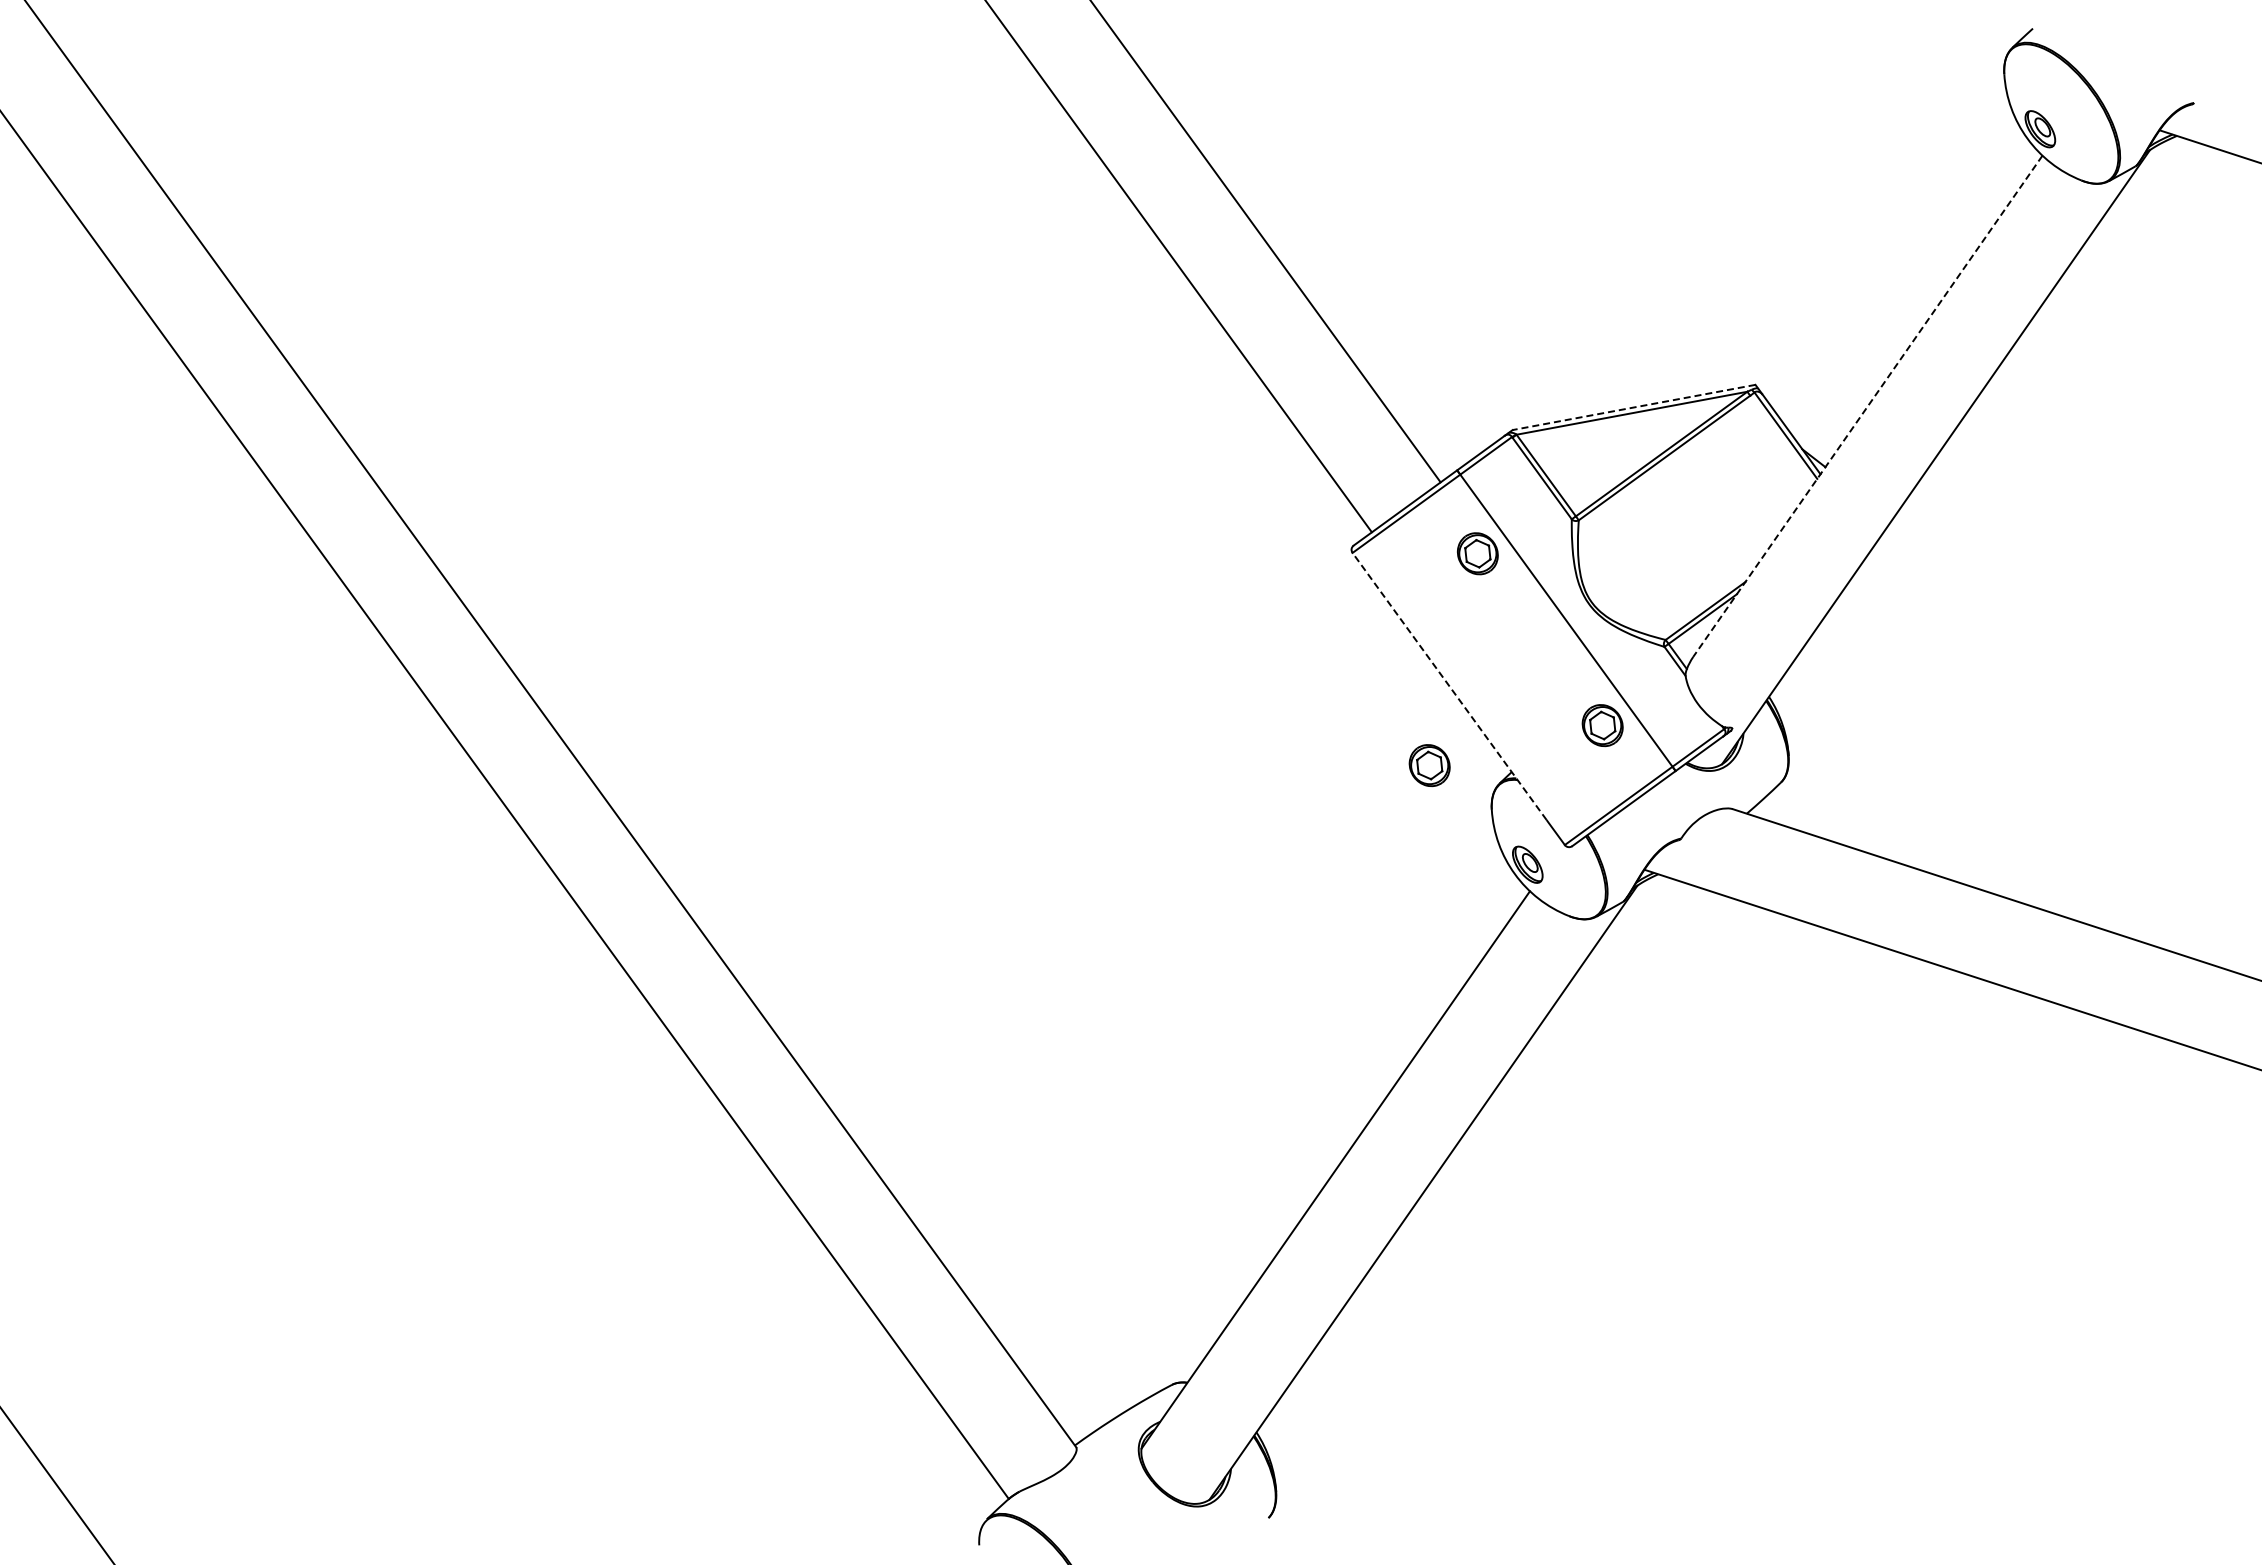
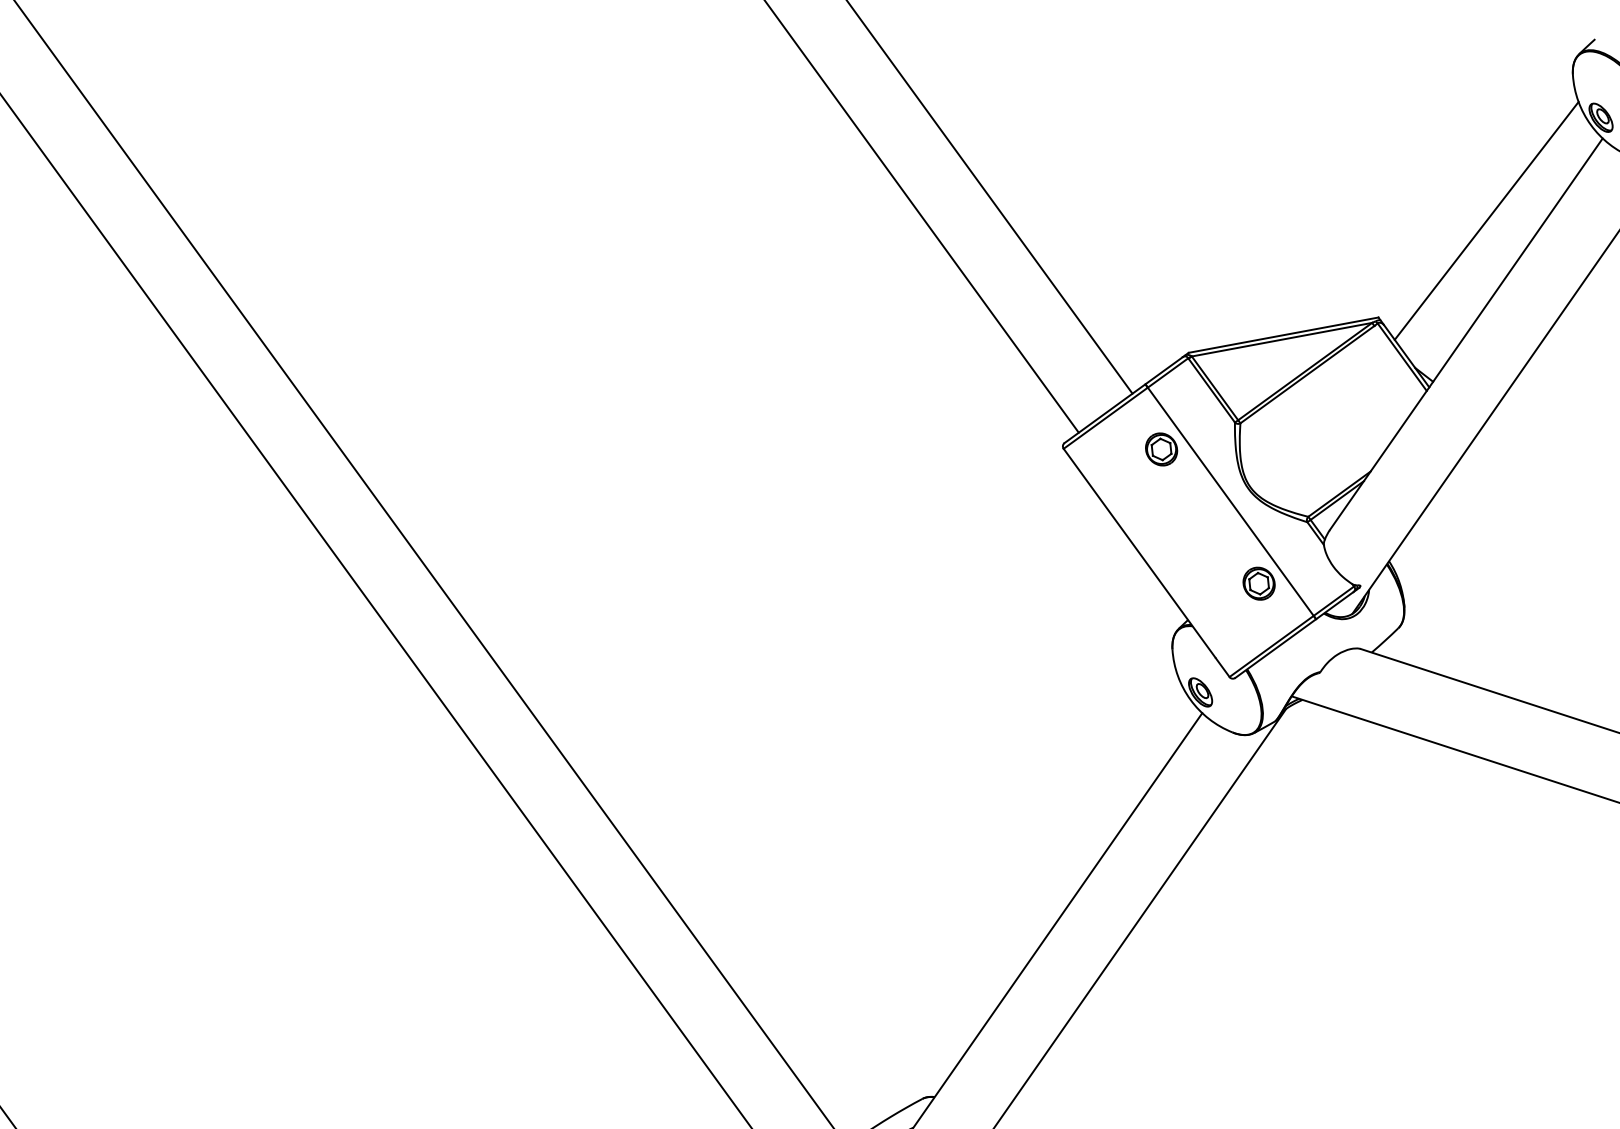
line: (1893, 260) -> (1486, 220), added
line: (1867, 406) -> (1466, 334), dashed -> solid
line: (1633, 407) -> (1283, 335), dashed -> solid
line: (1449, 686) -> (1139, 553), dashed -> solid
part: (1429, 765) -> (1123, 614), removed

